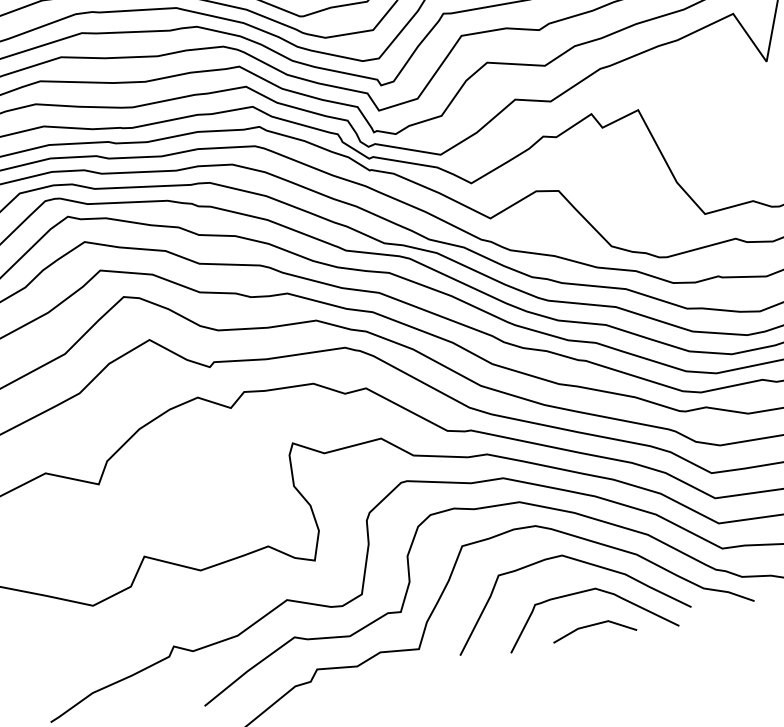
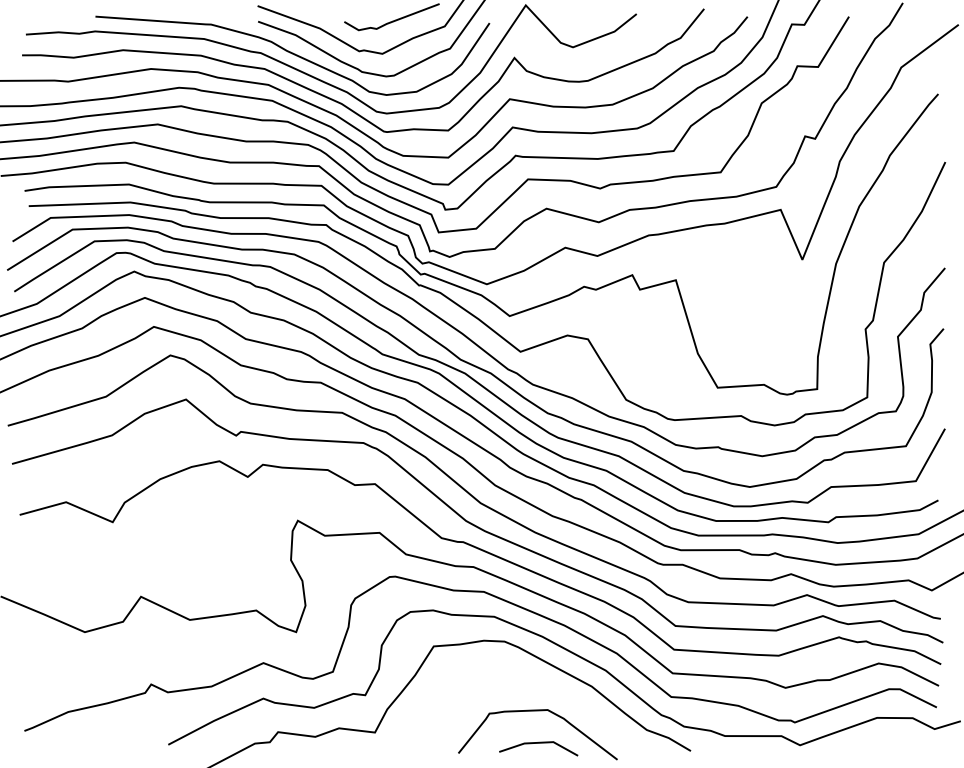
curve: (578, 561) -> (537, 682), removed

